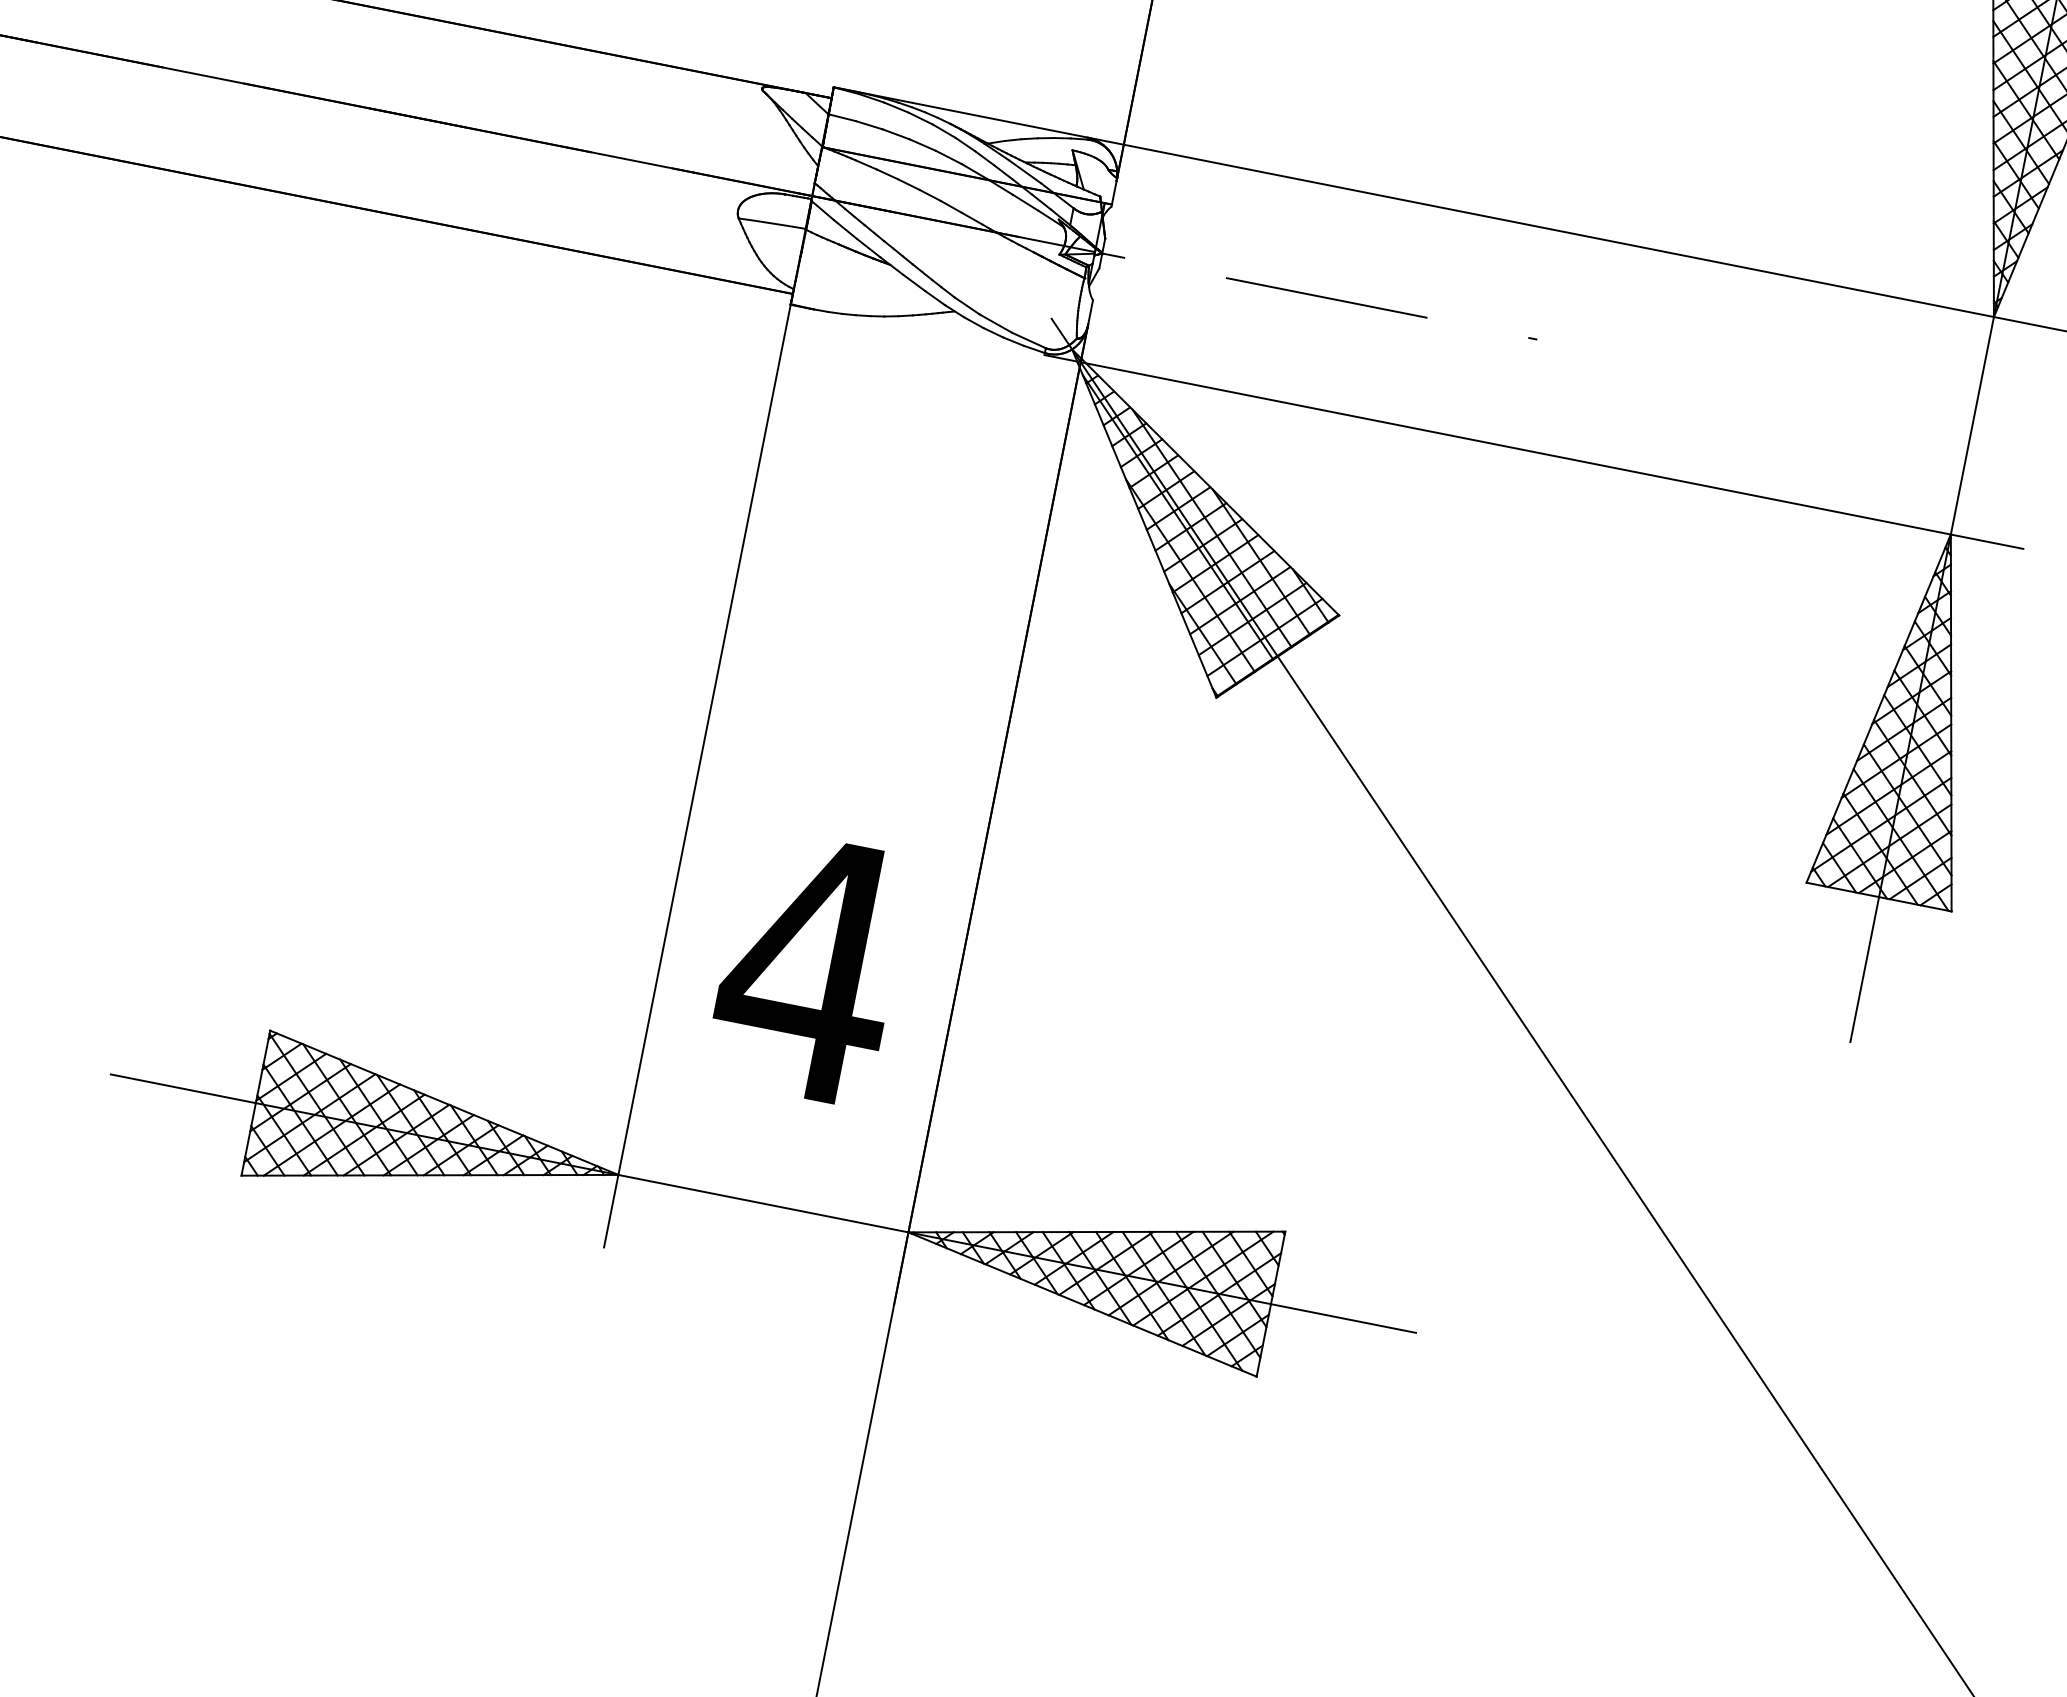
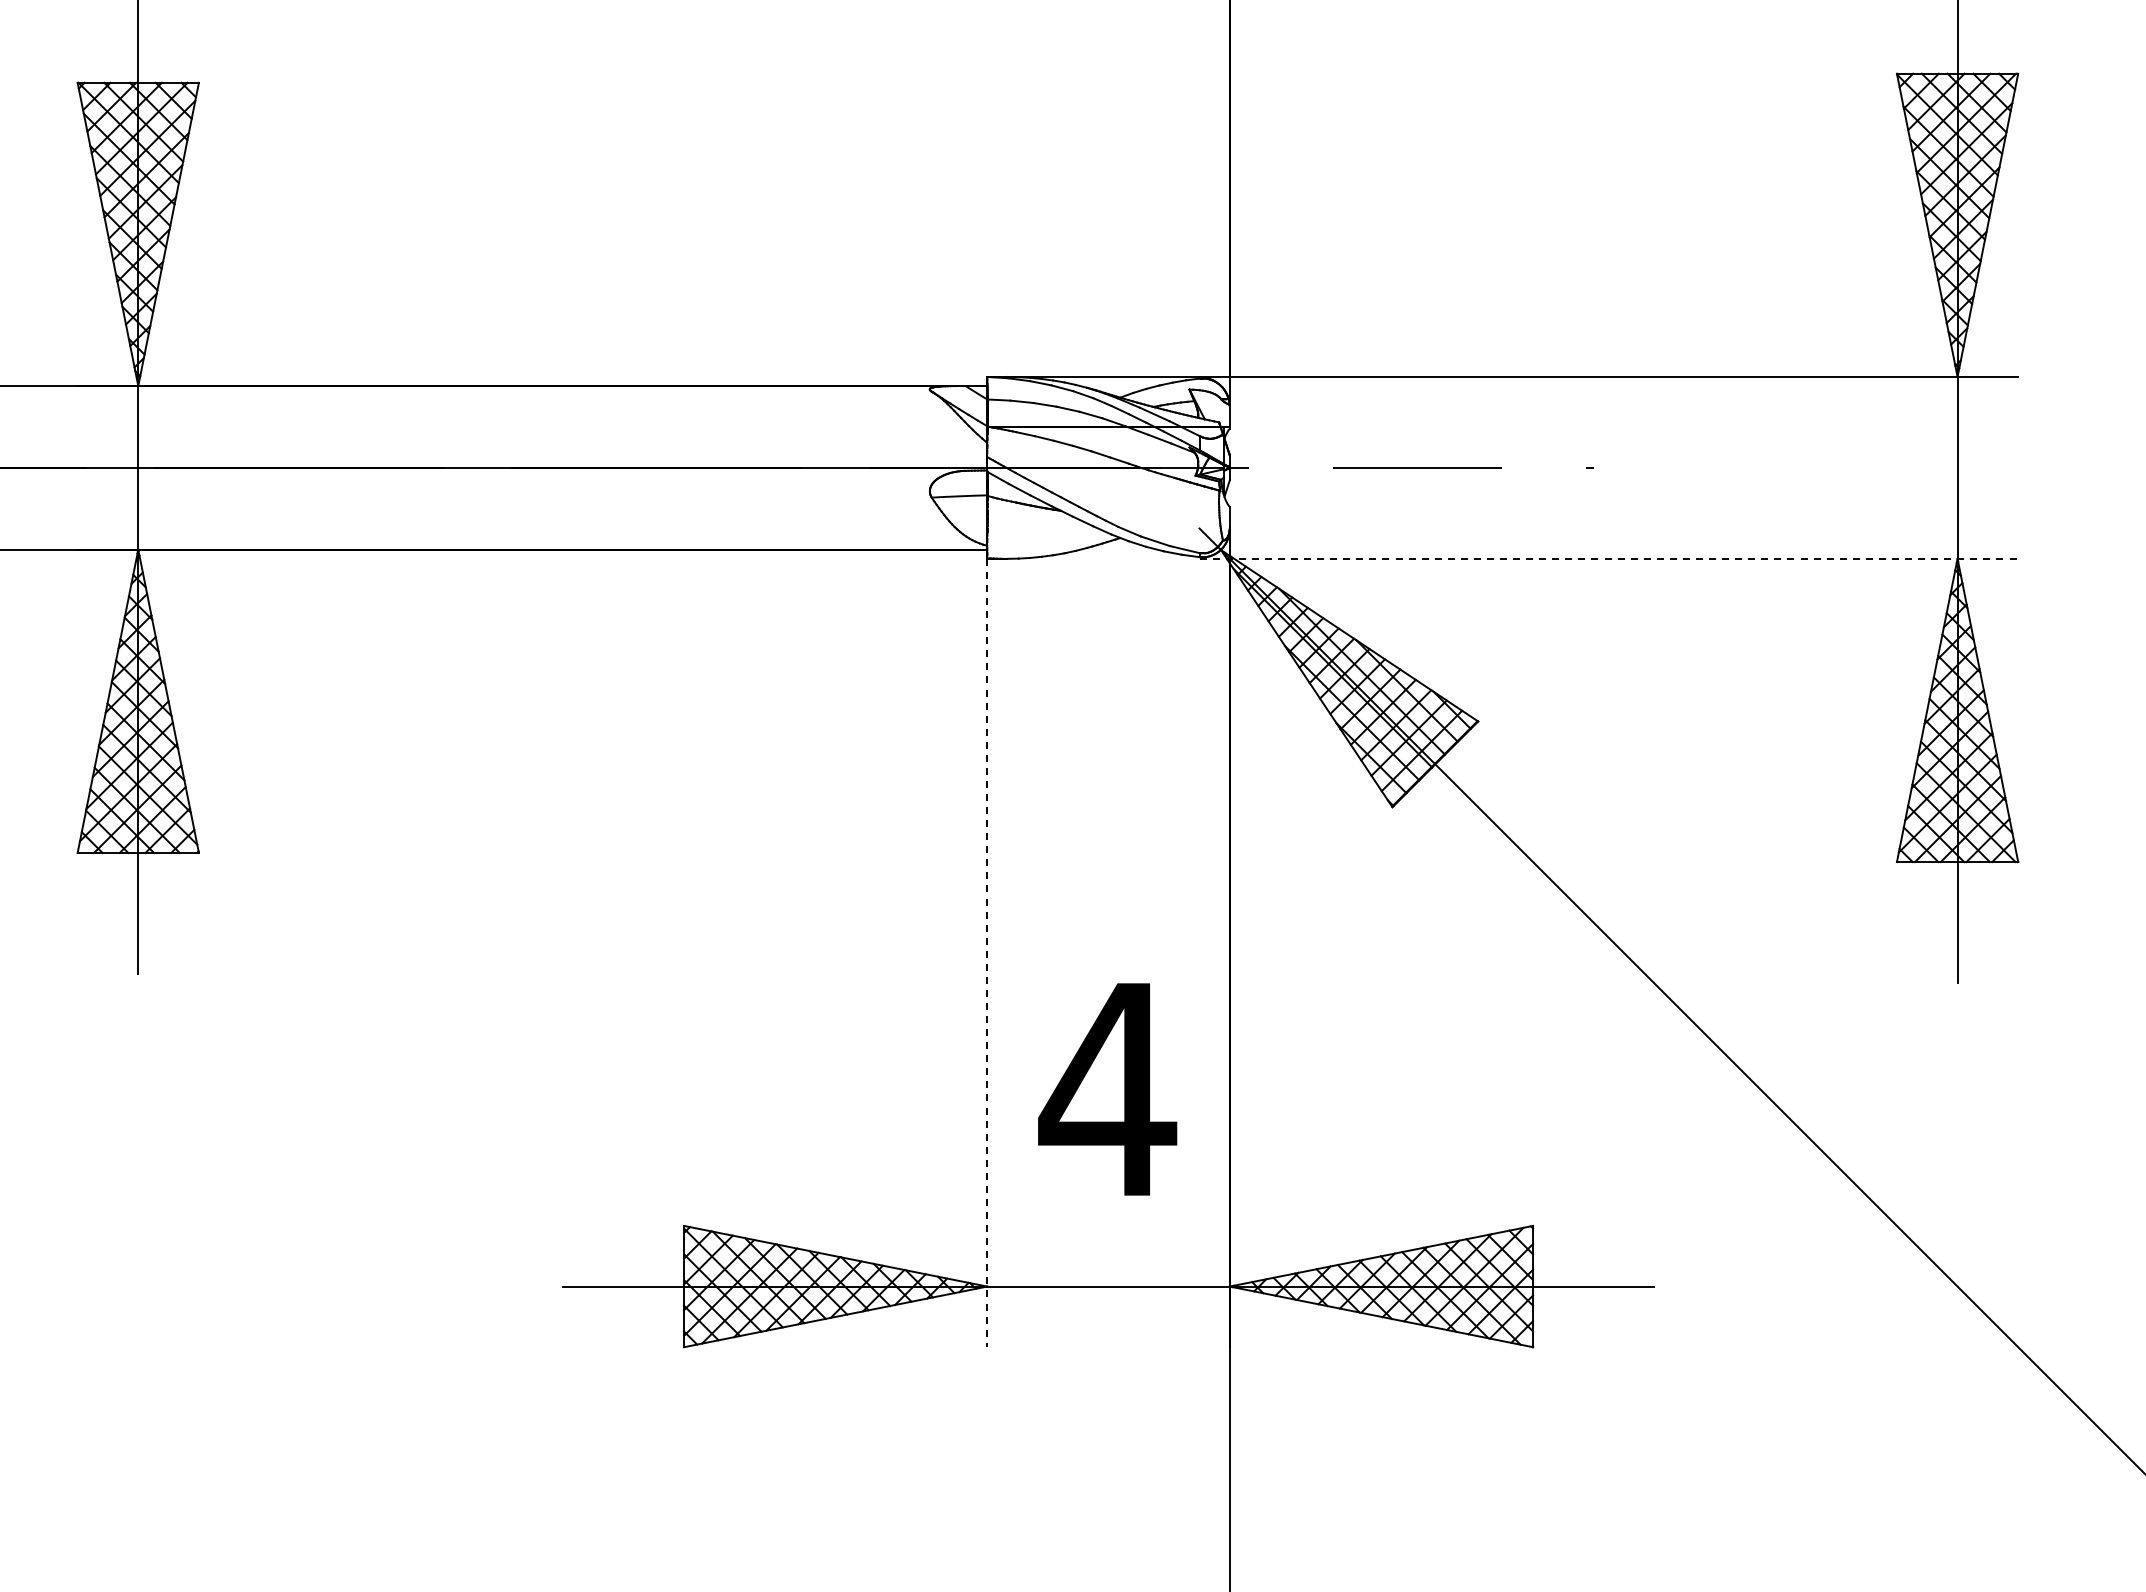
line: (1534, 451) -> (1609, 558), solid -> dashed
line: (697, 776) -> (987, 953), solid -> dashed

